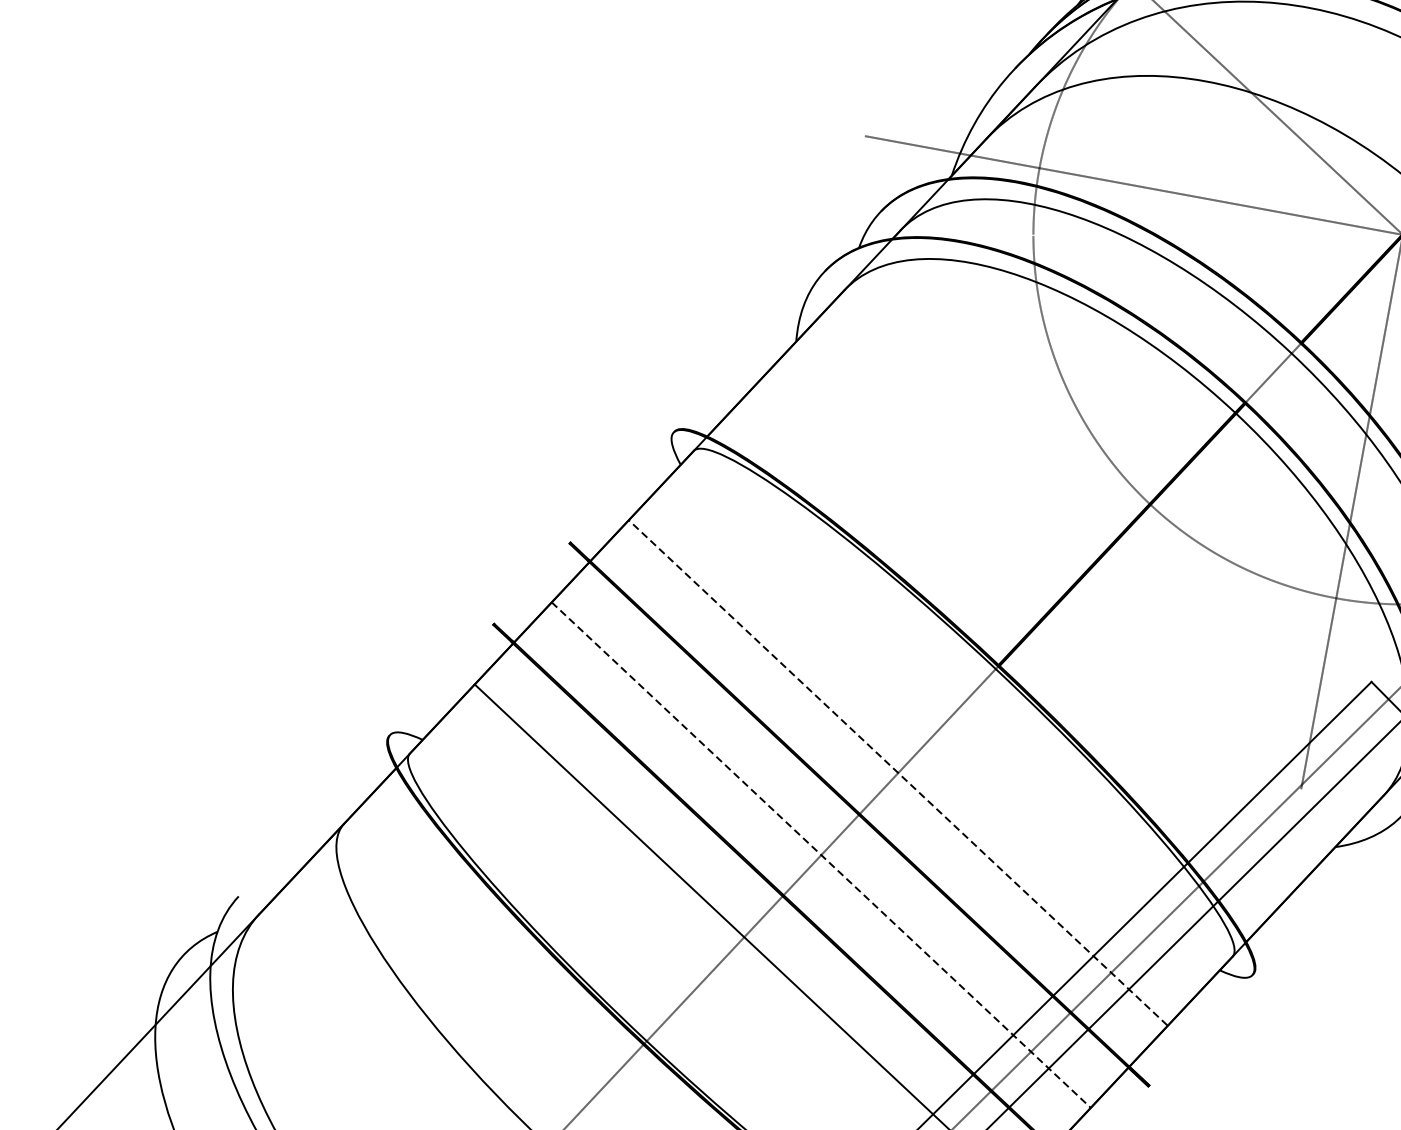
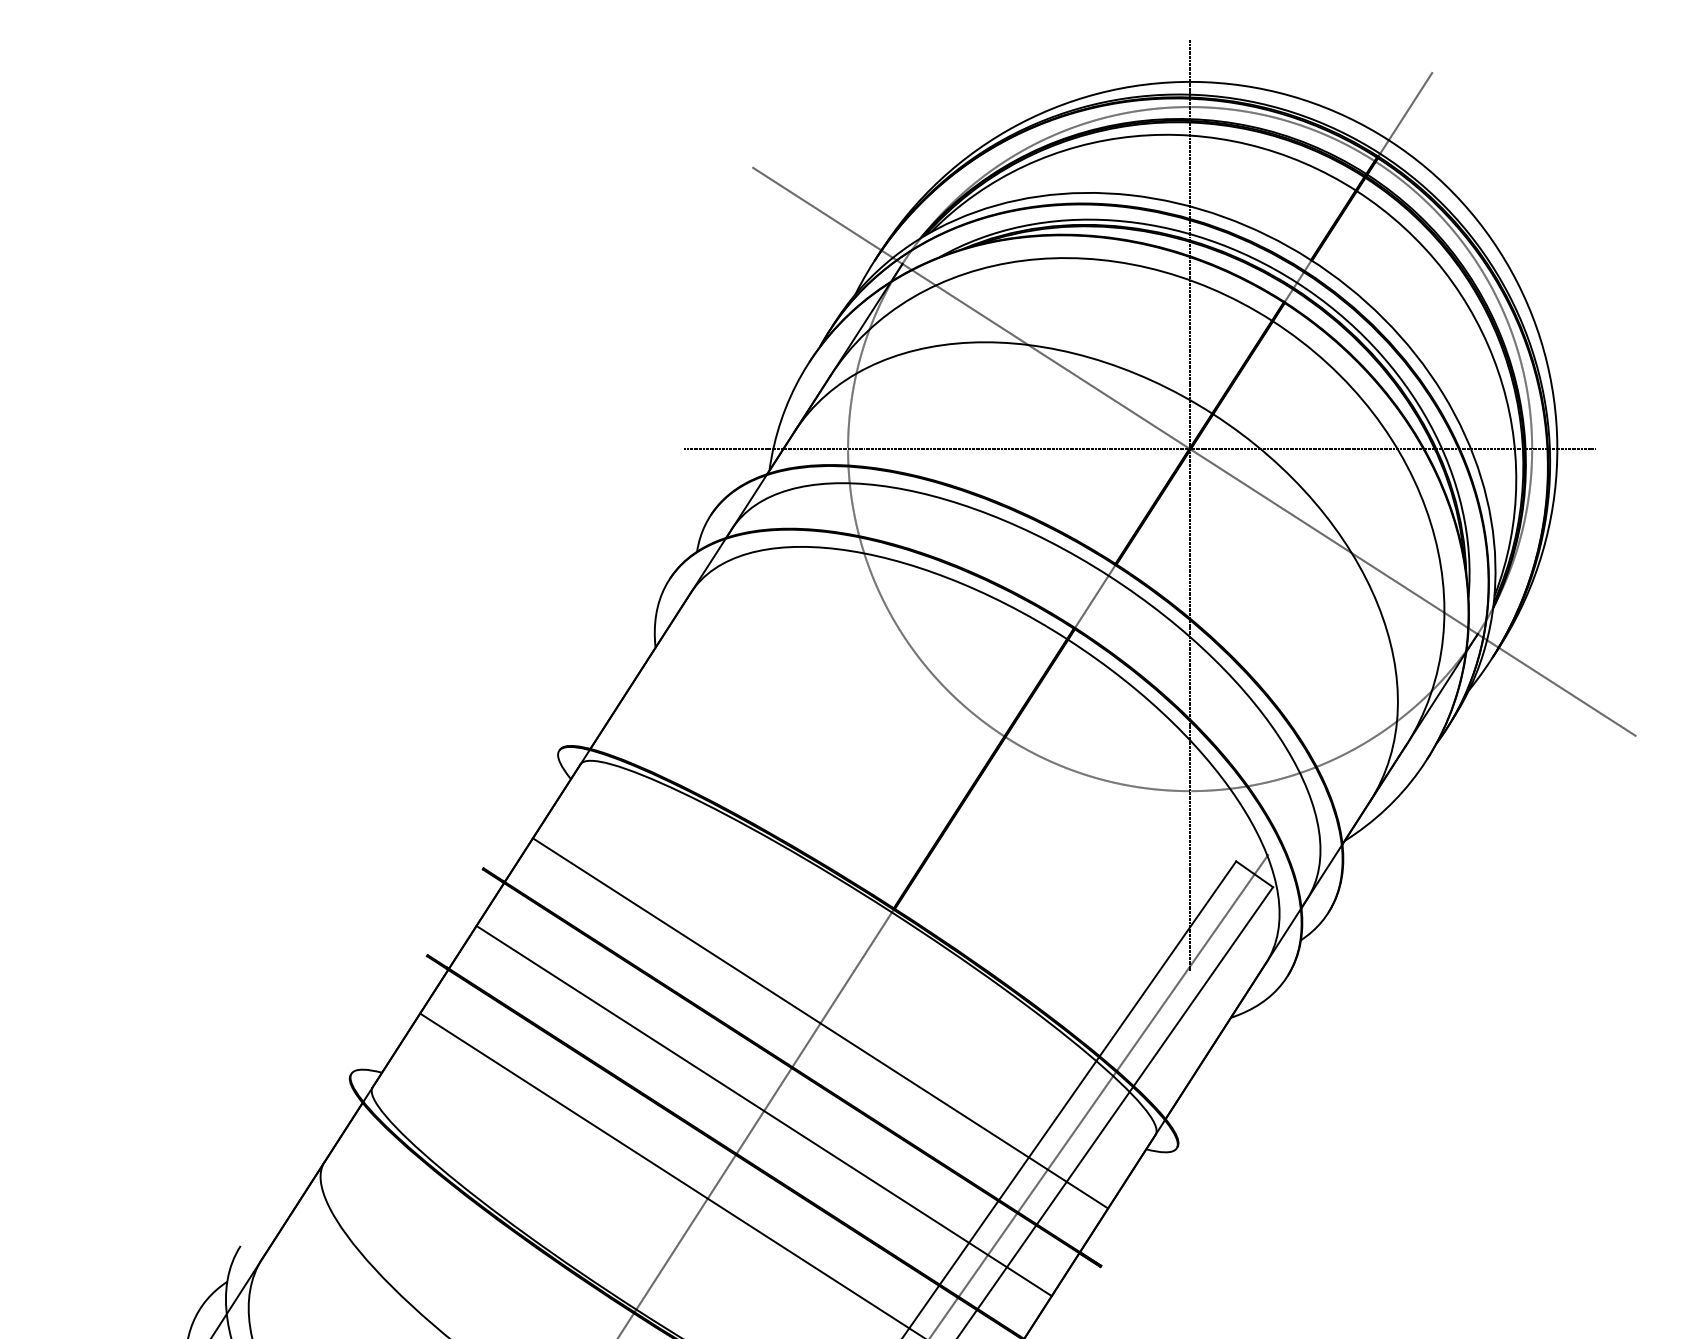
line: (898, 773) -> (820, 1023), dashed -> solid
line: (821, 855) -> (764, 1111), dashed -> solid

